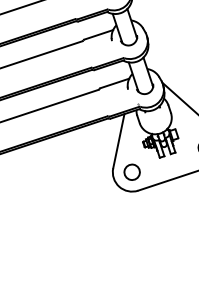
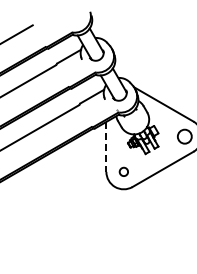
line: (119, 140) -> (106, 146), solid -> dashed
circle: (131, 171) -> (123, 171), size x0.6

